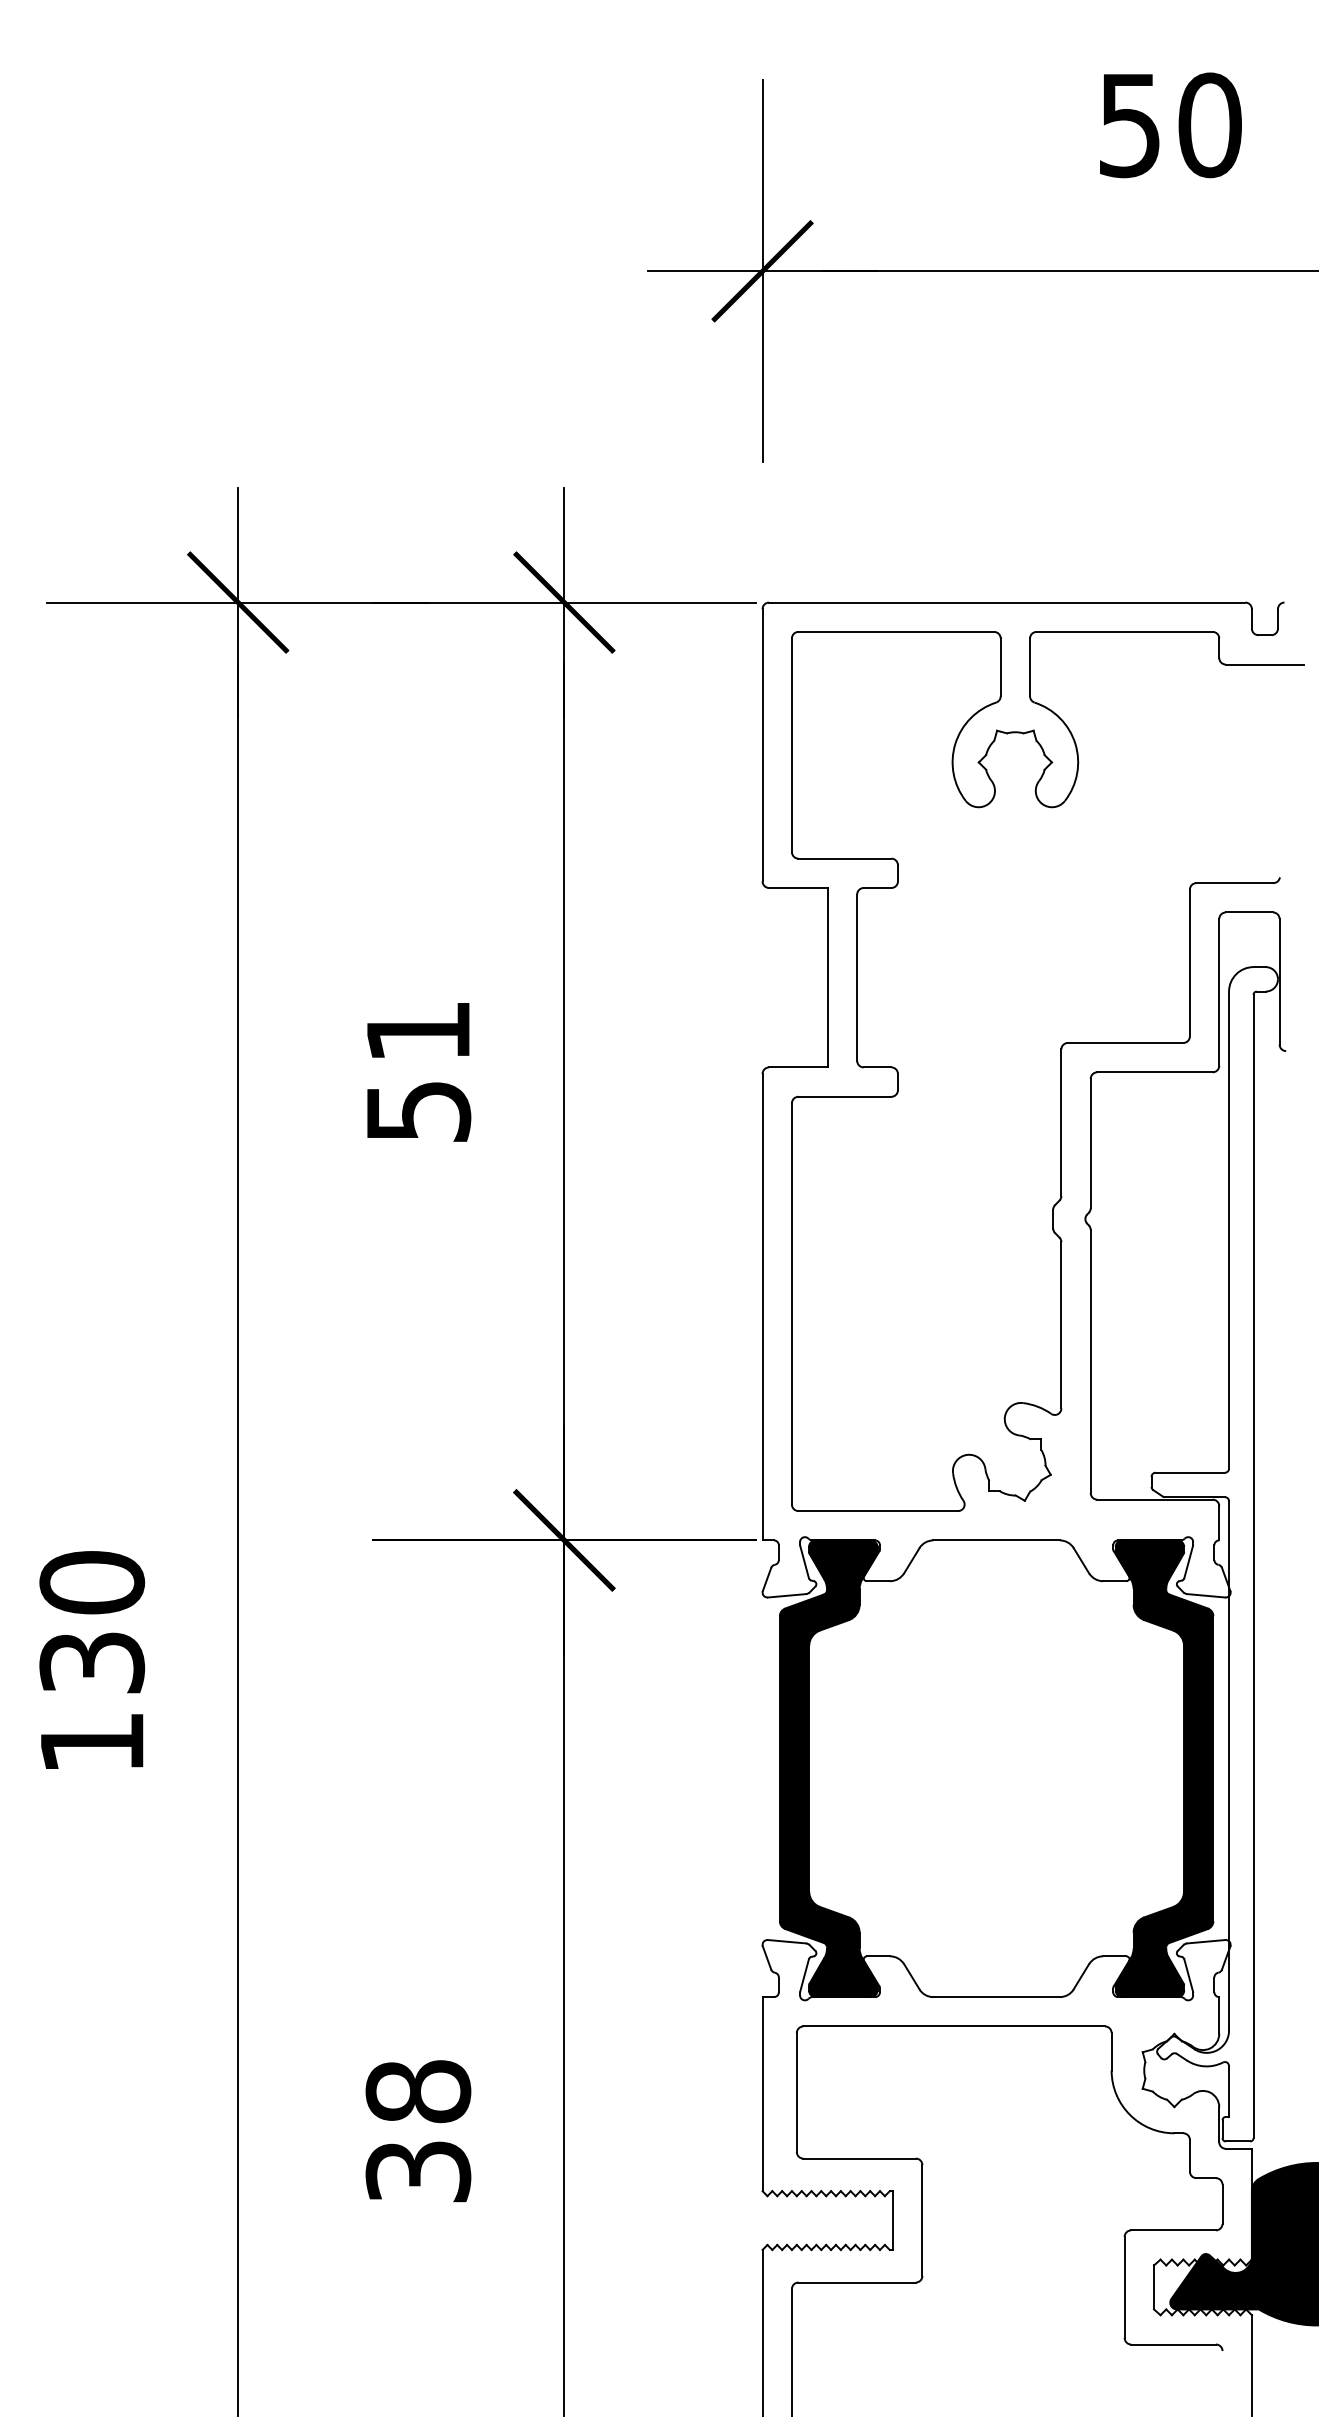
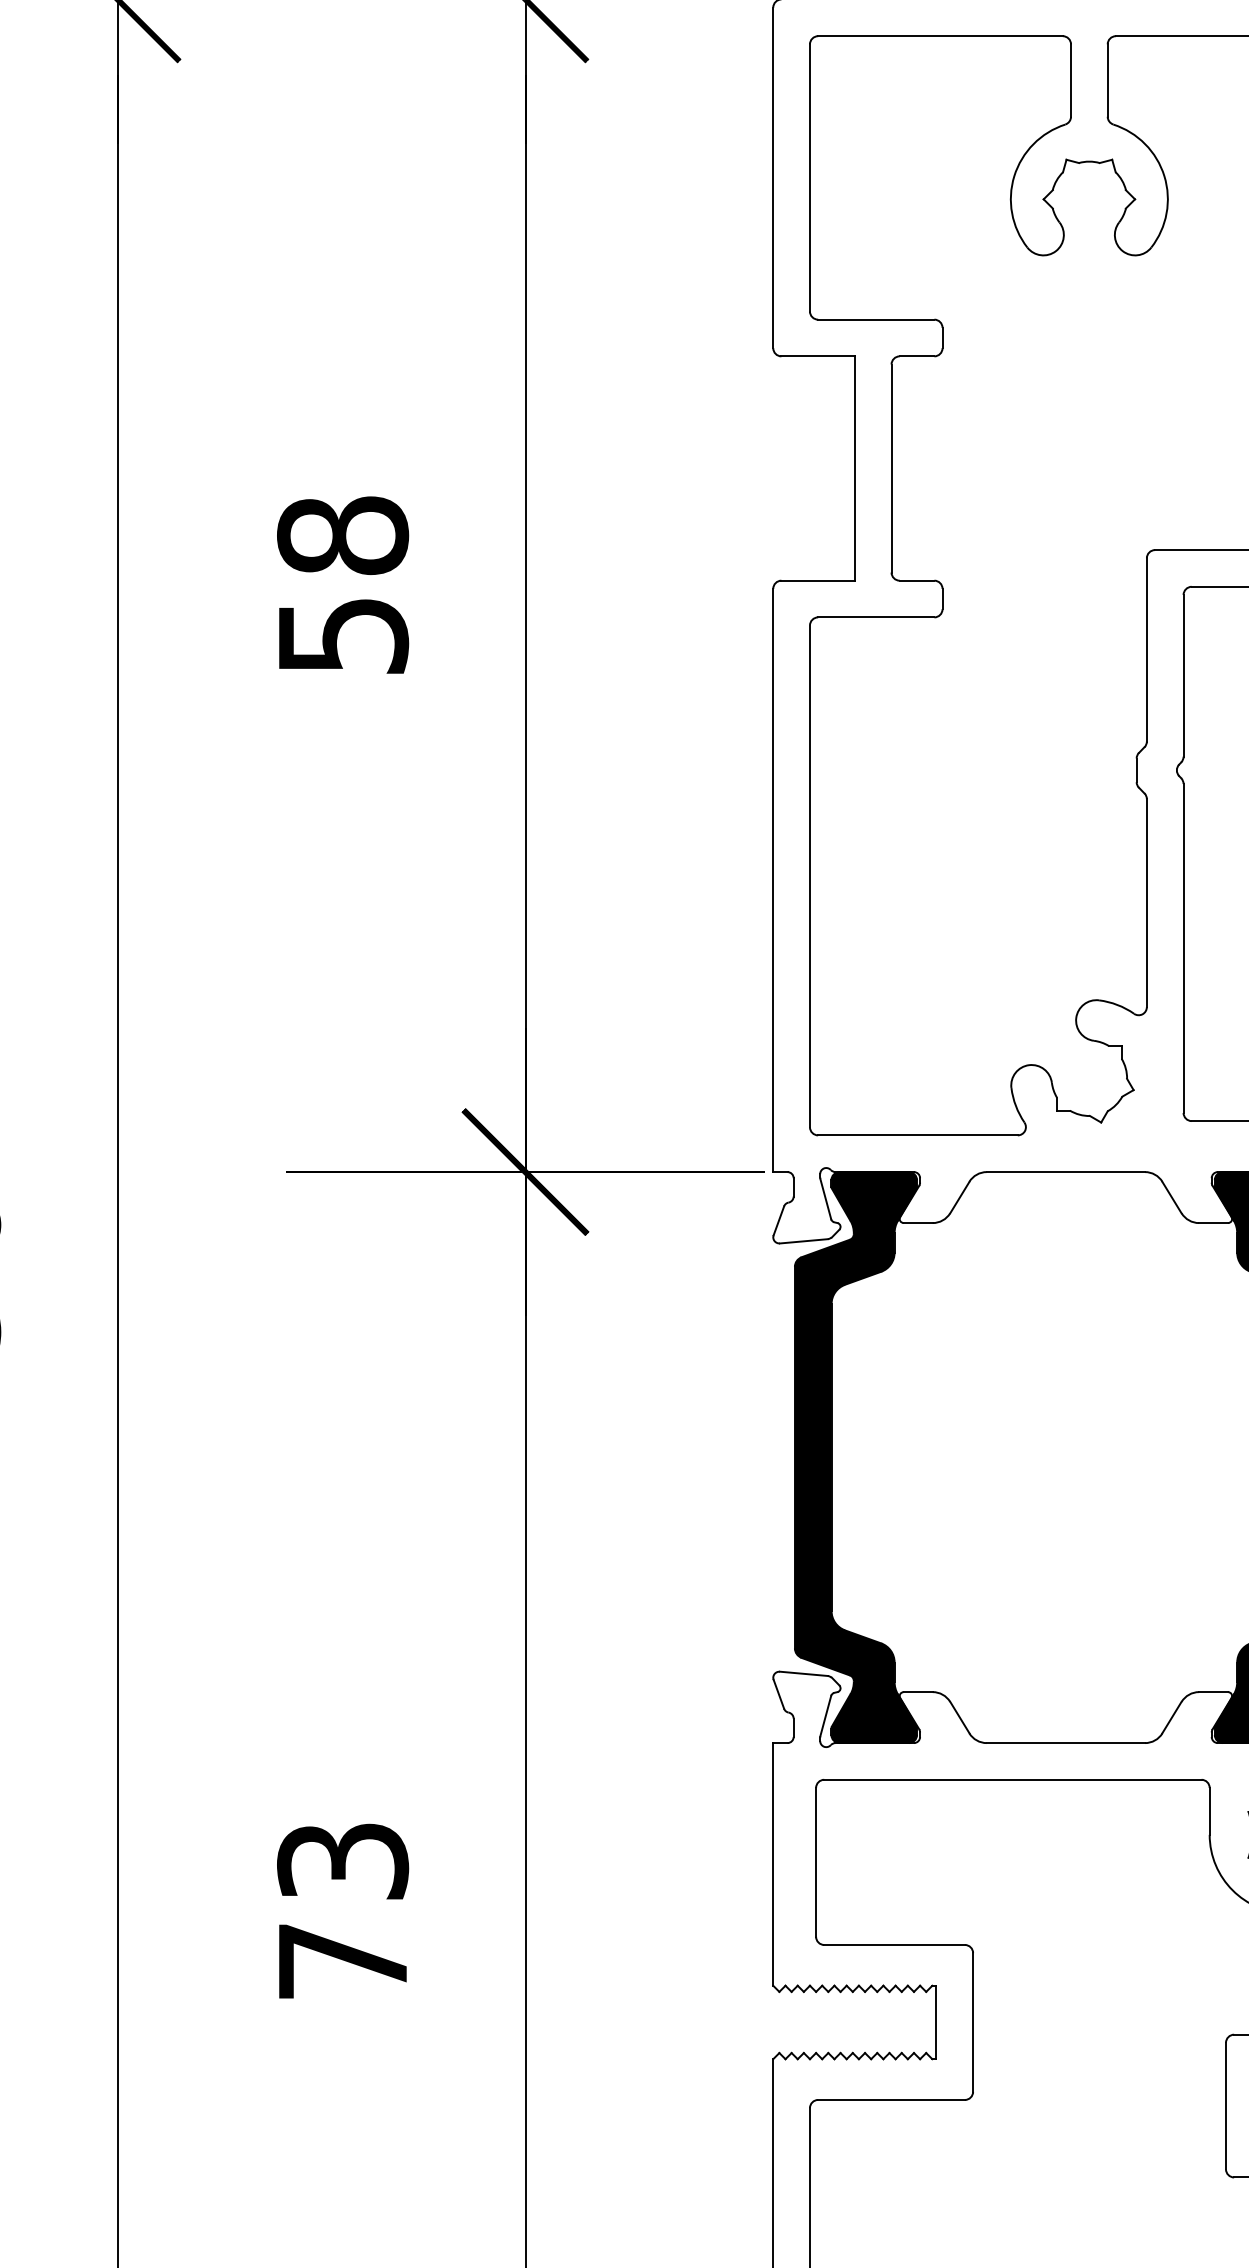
text: (418, 1031) -> (343, 535), 51 -> 58
text: (418, 2131) -> (343, 1911), 38 -> 73

